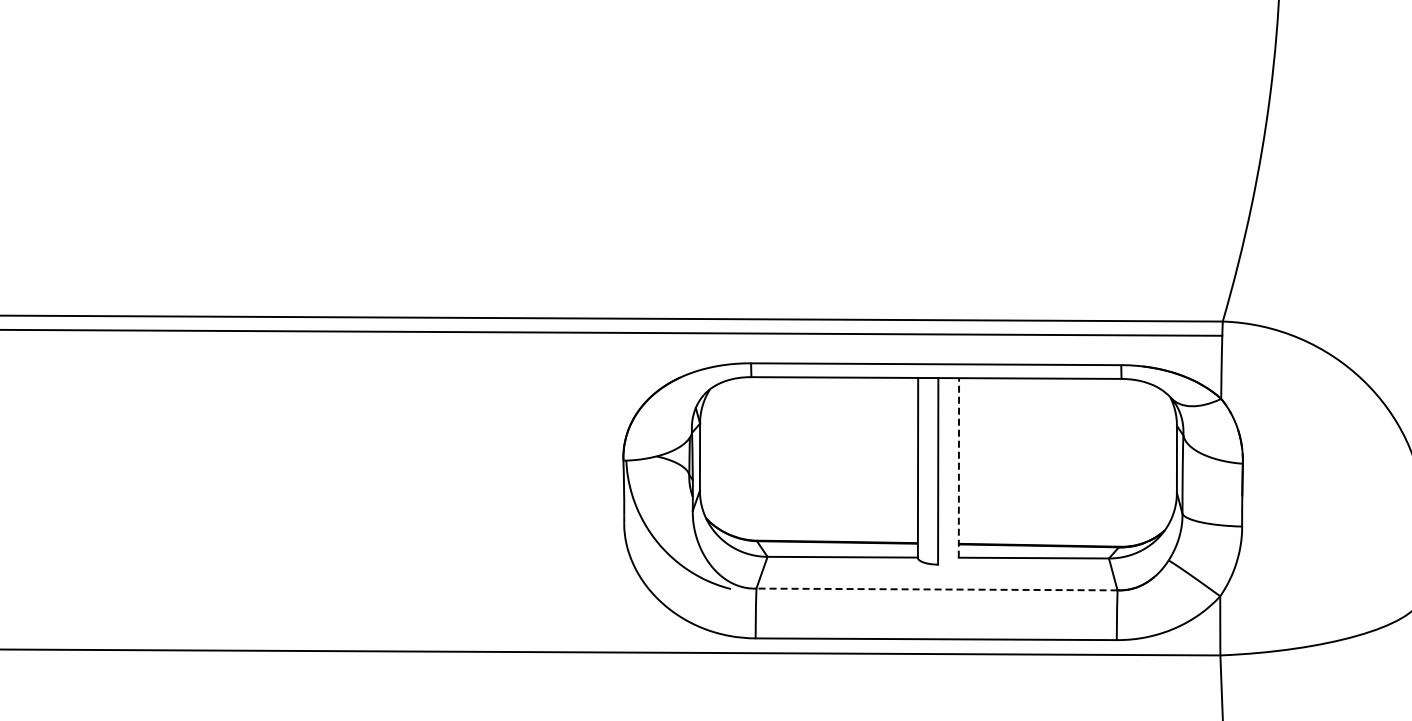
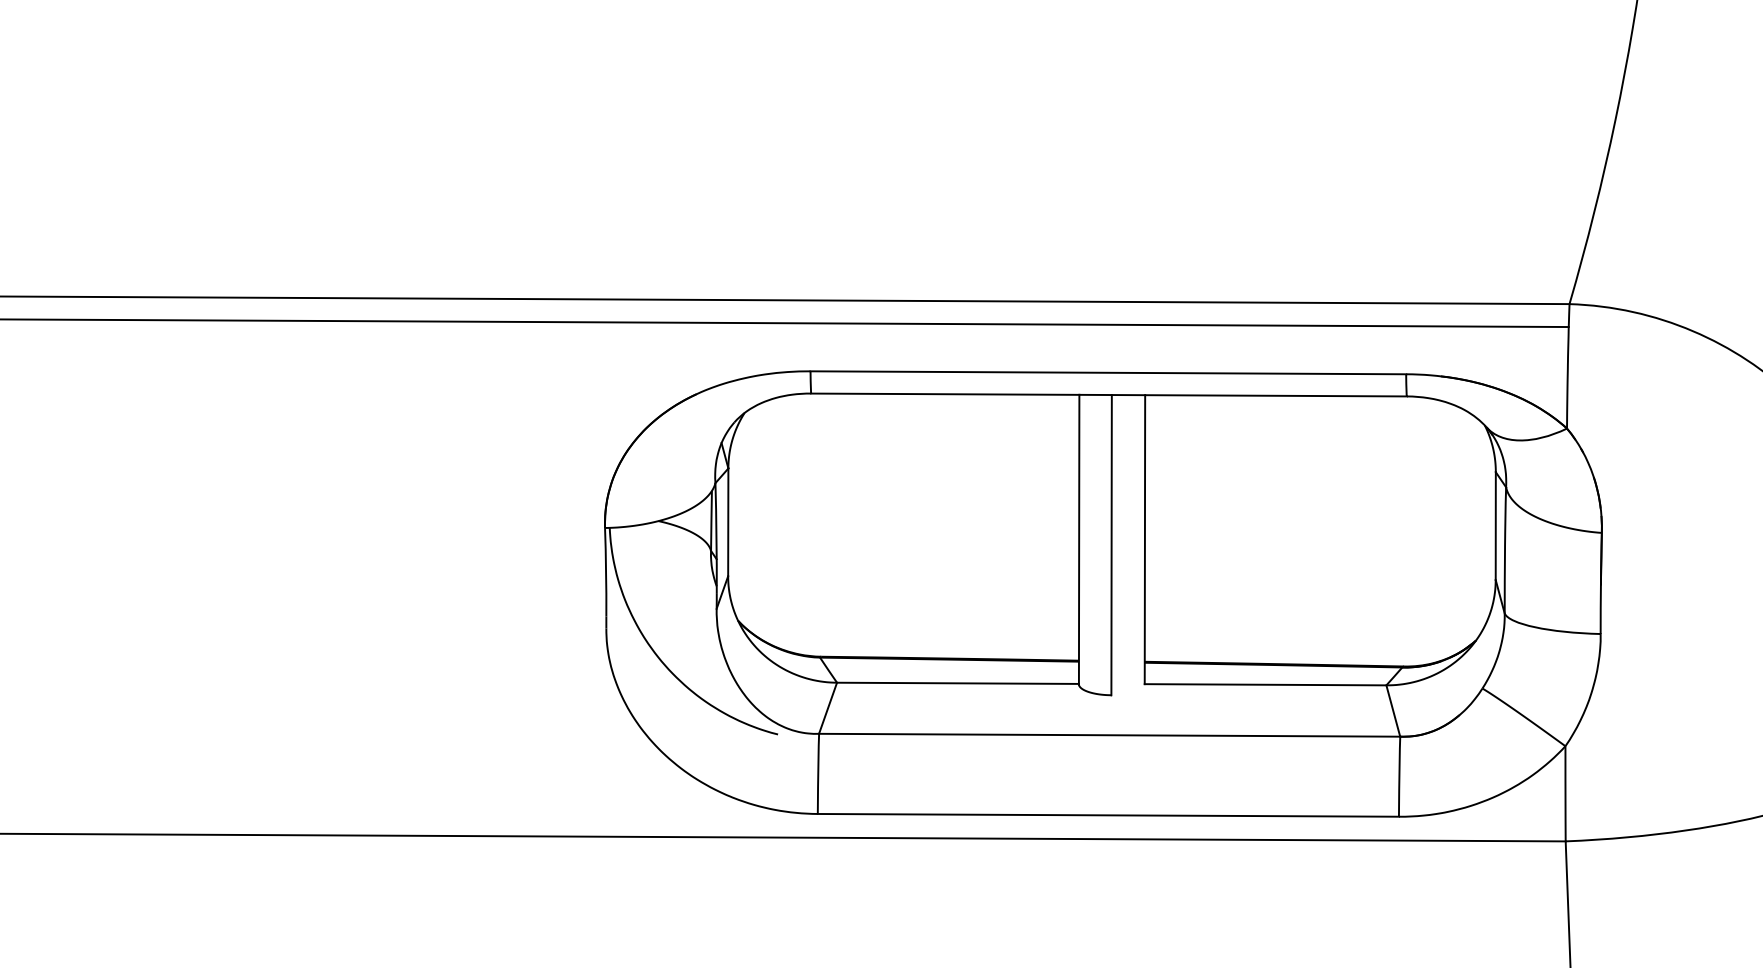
line: (958, 467) -> (1144, 538), dashed -> solid
line: (936, 589) -> (1108, 735), dashed -> solid

